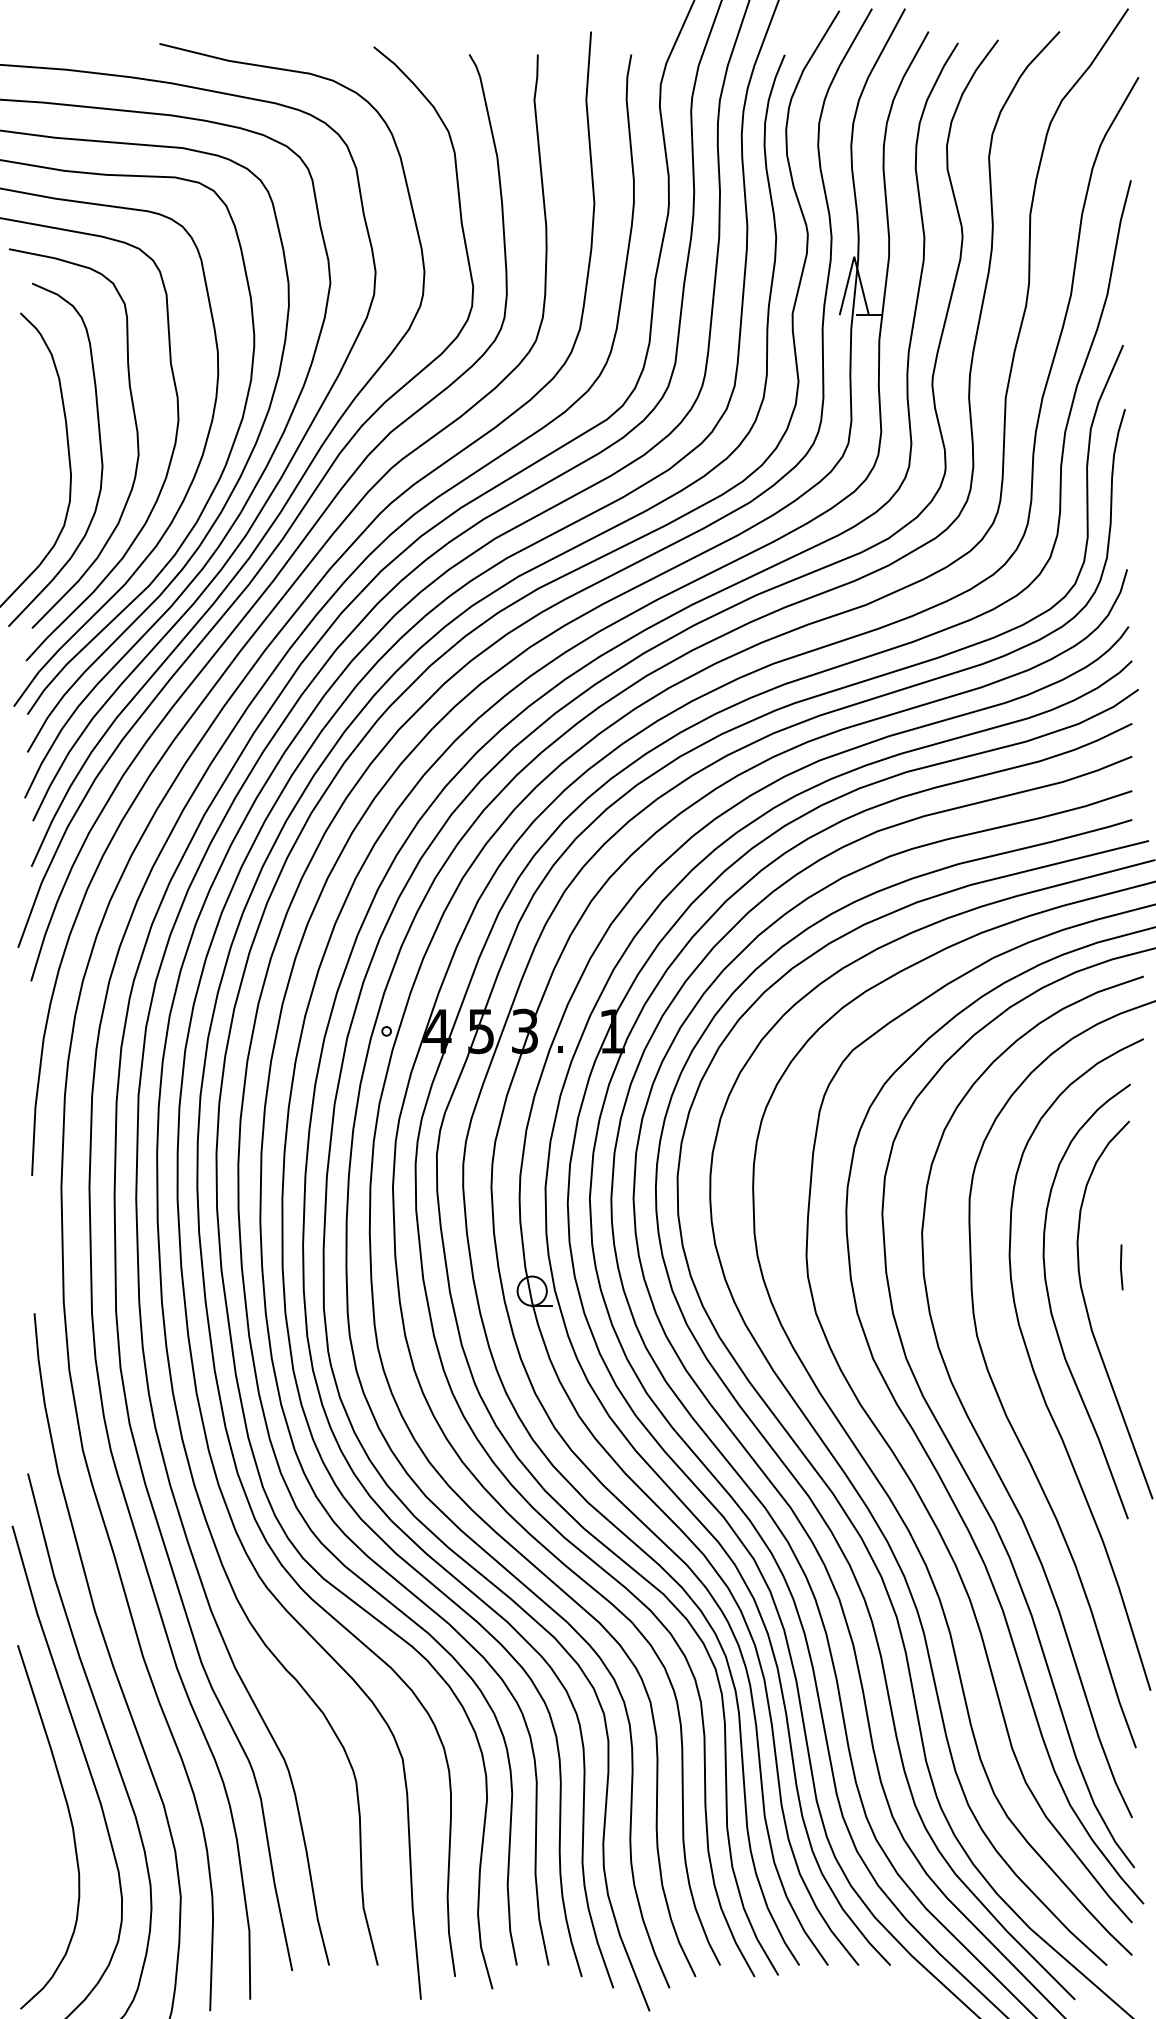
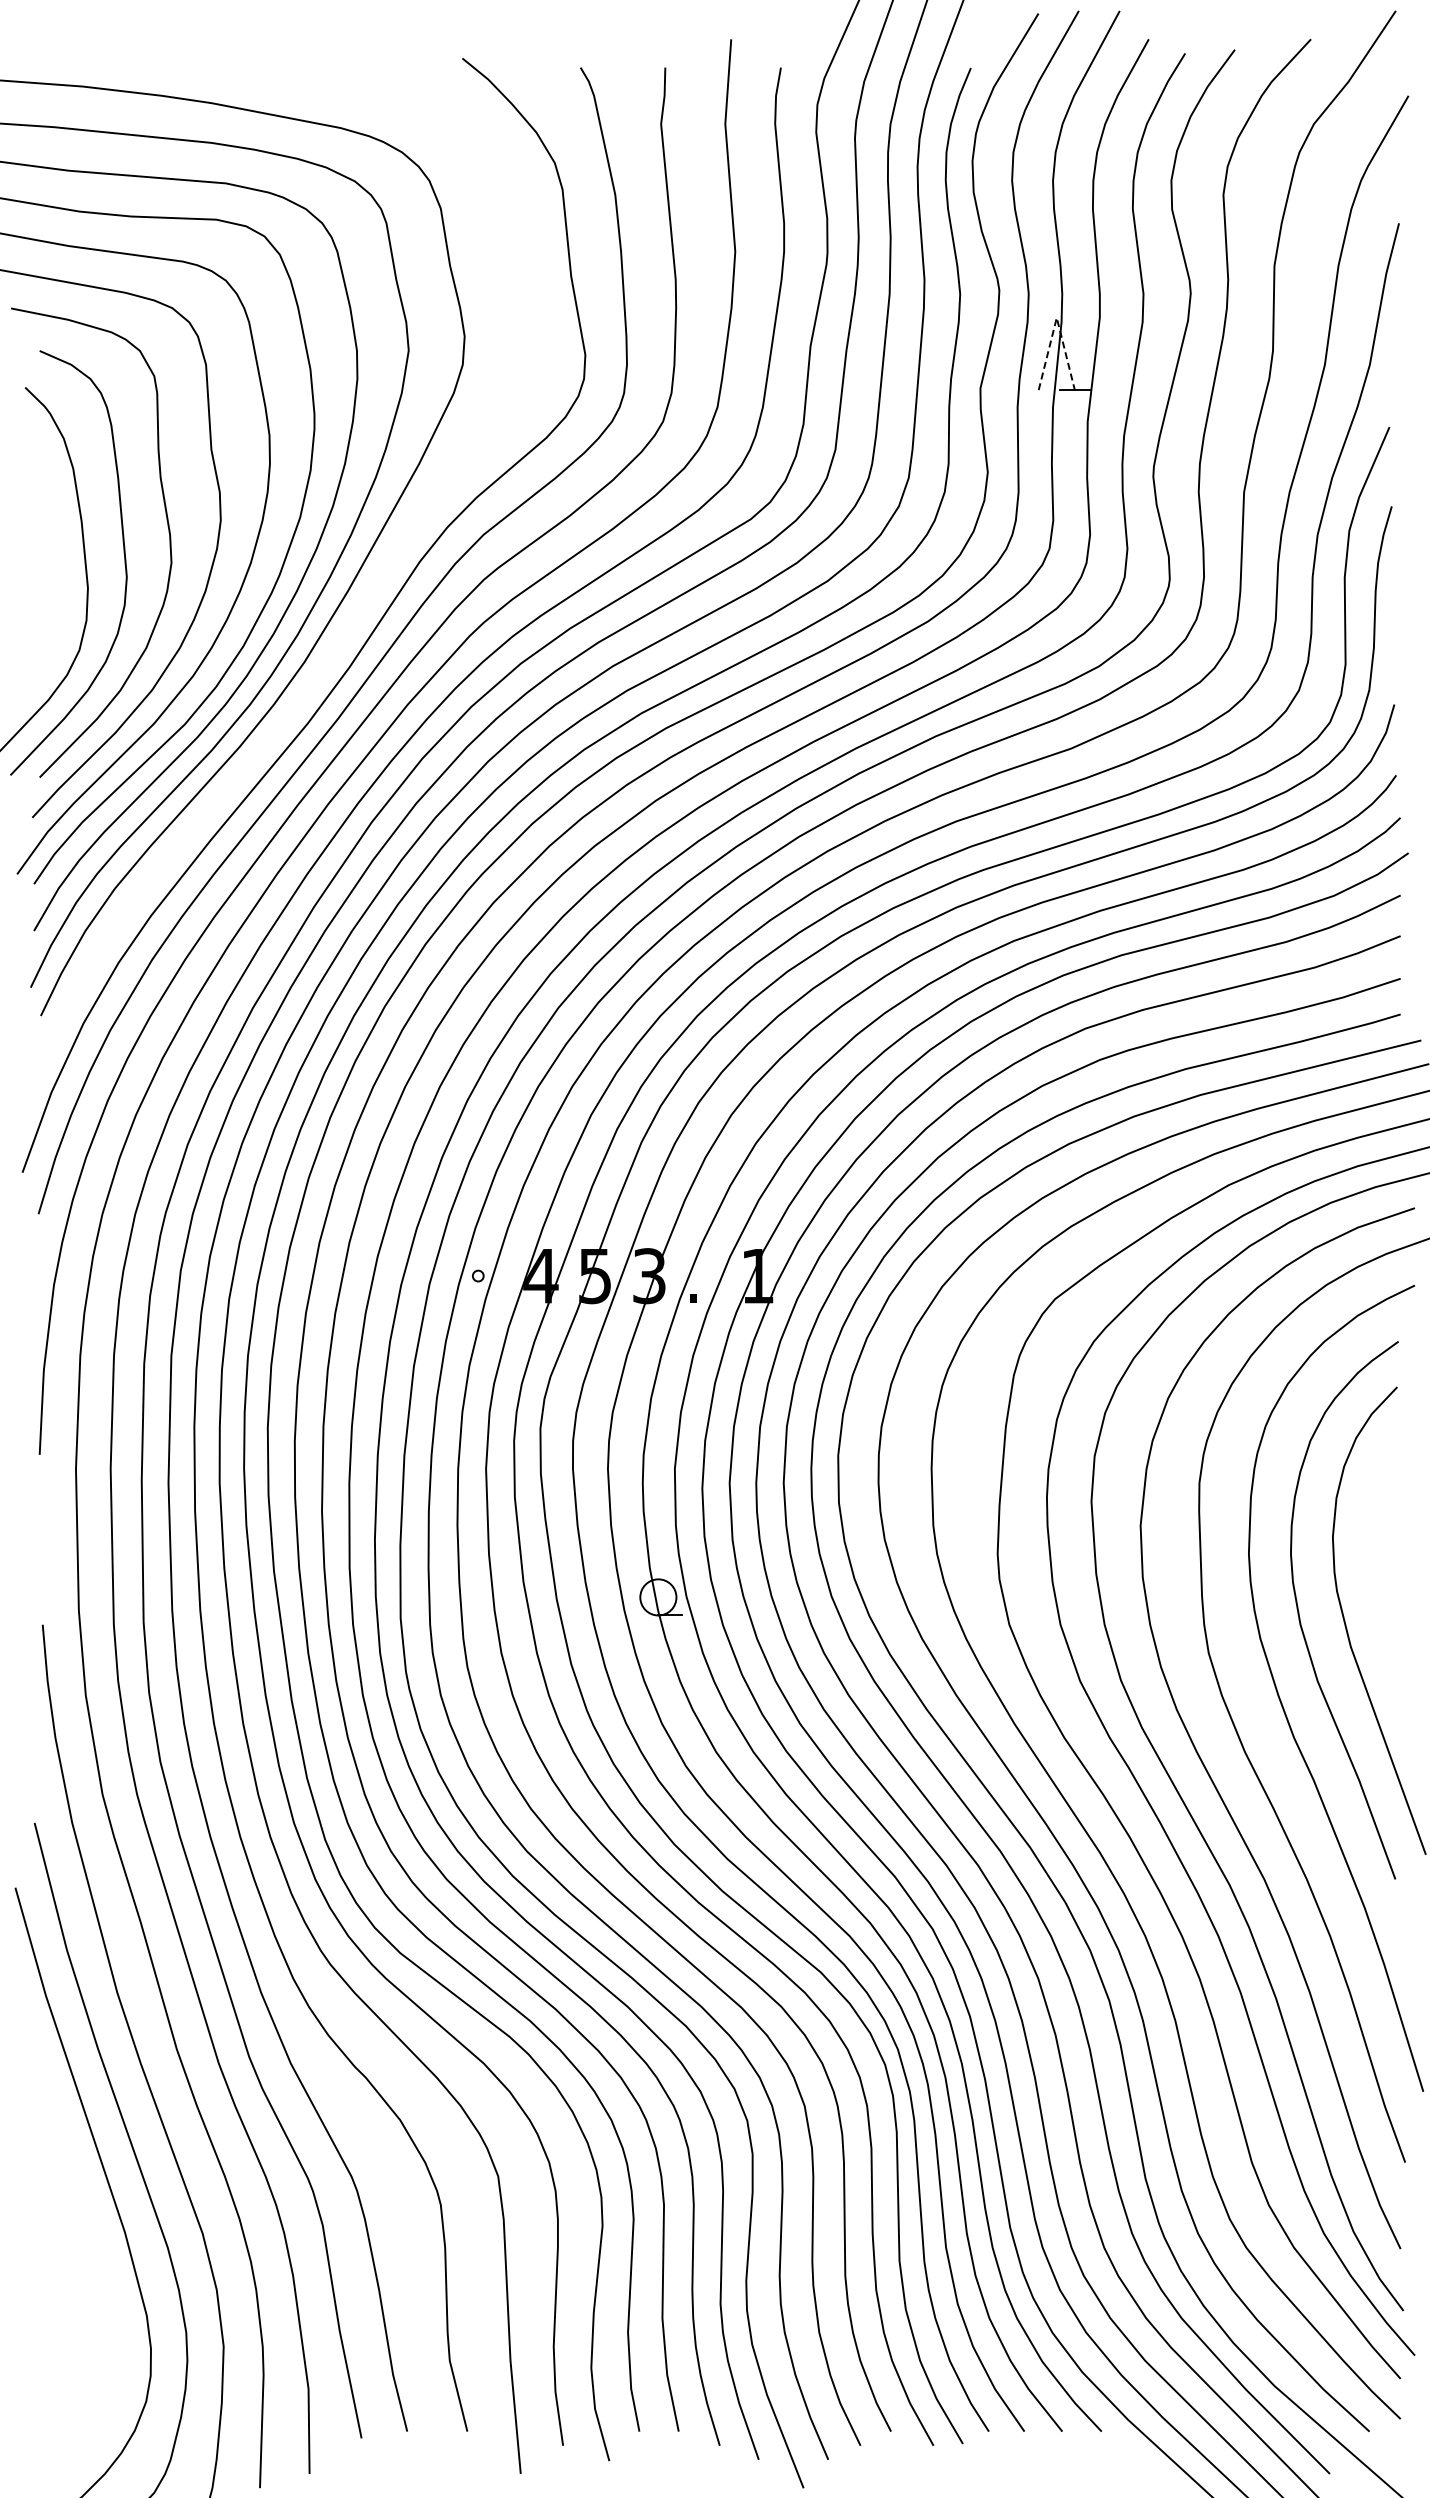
line: (854, 256) -> (1056, 317), solid -> dashed
curve: (292, 491) -> (361, 608), removed
line: (1121, 1266) -> (1387, 1567), removed
curve: (70, 1823) -> (87, 2255), removed

